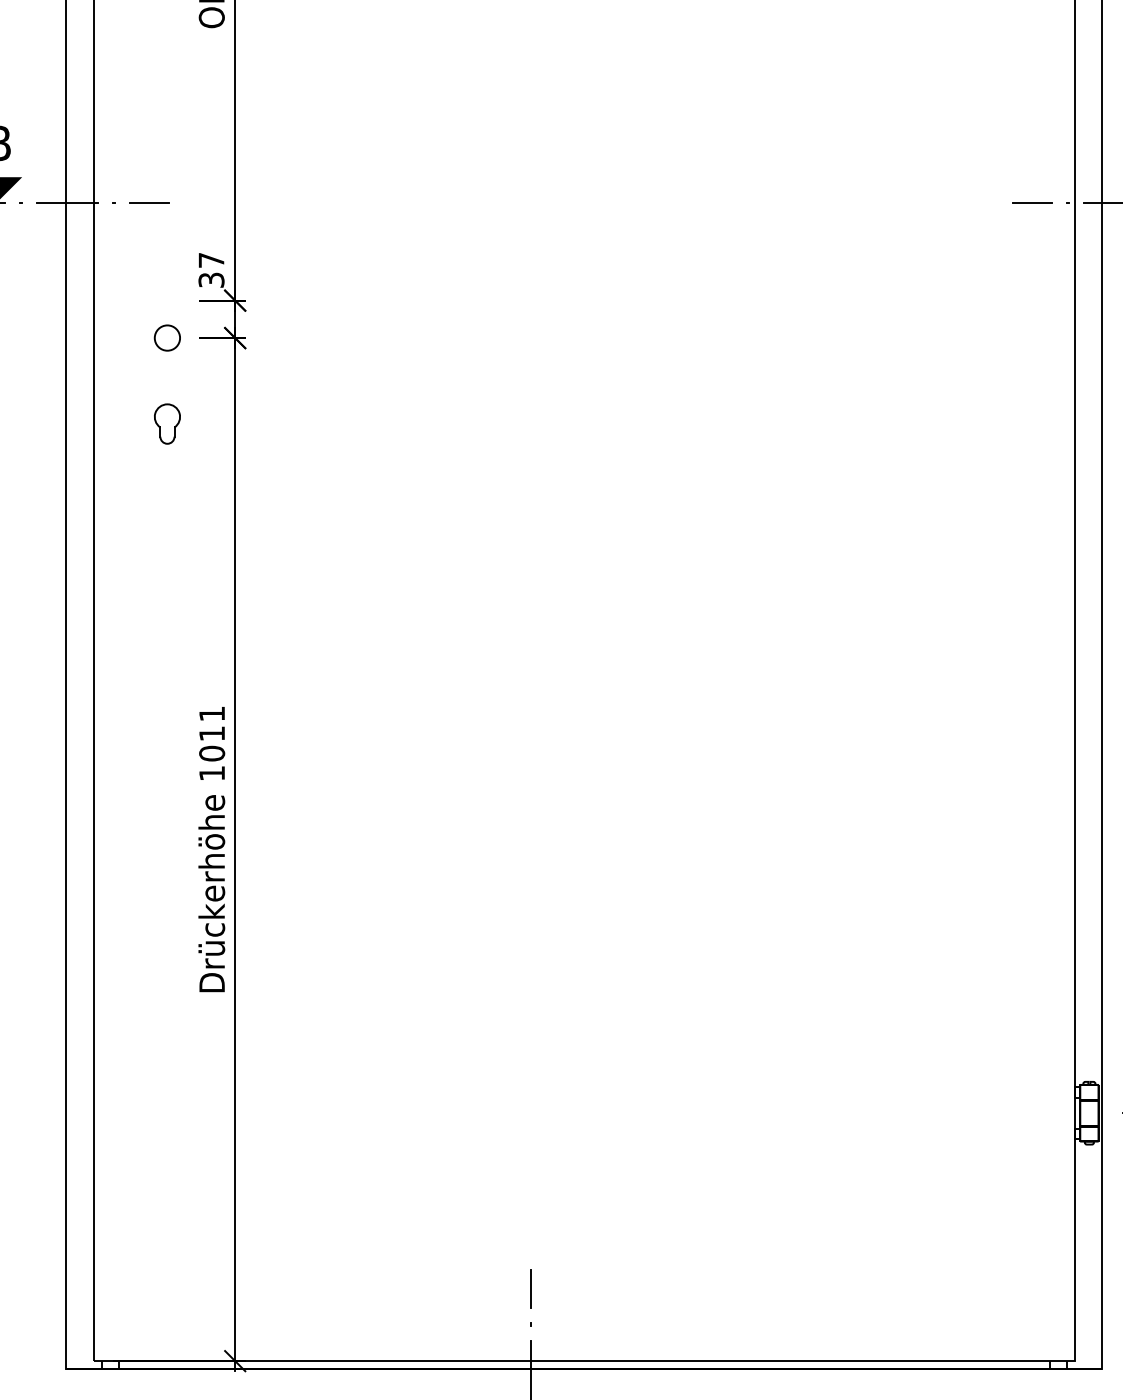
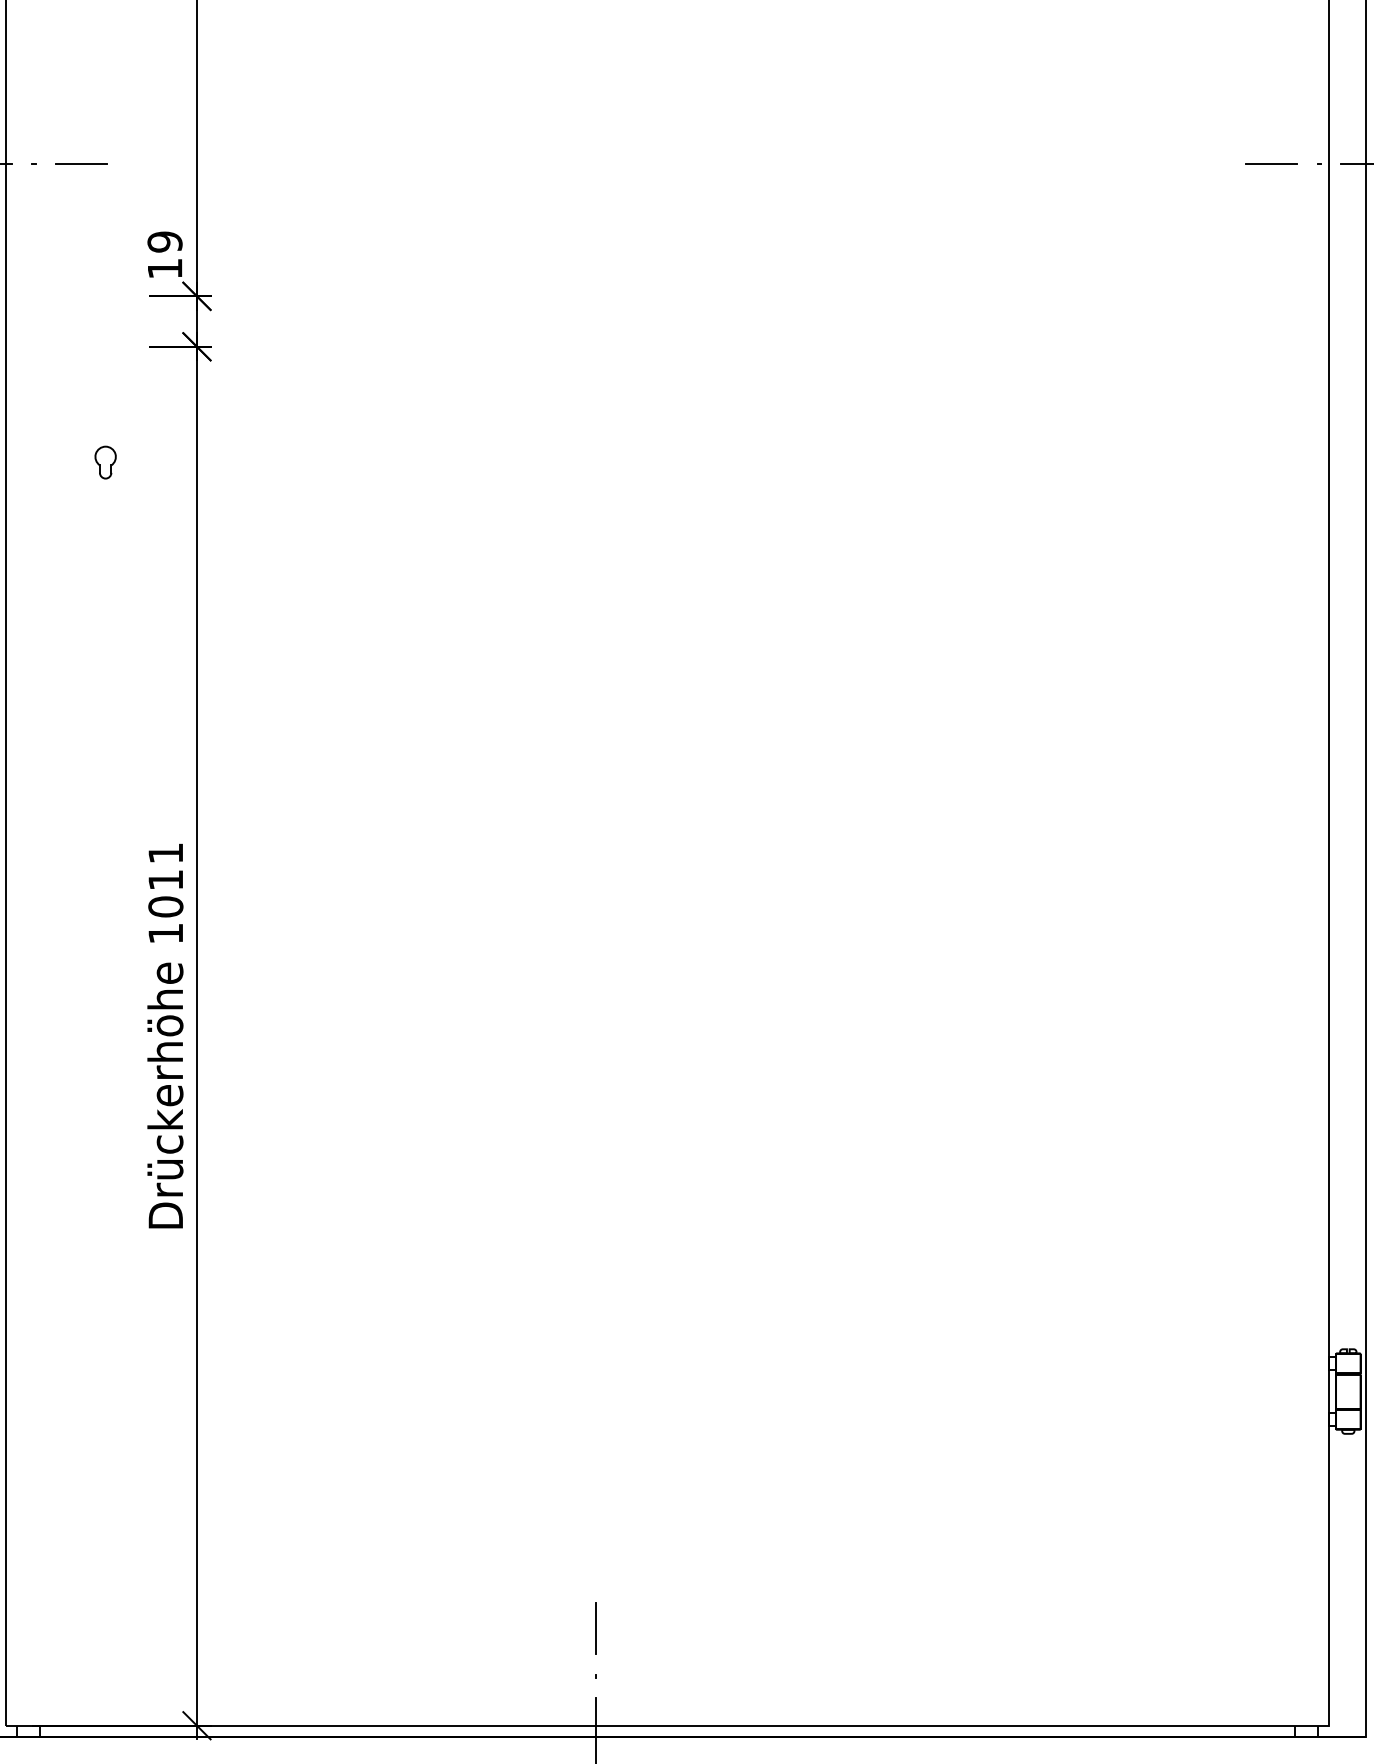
text: (211, 269) -> (165, 254), 37 -> 19
circle: (166, 337) -> (104, 345), removed
part: (167, 423) -> (105, 461), size x0.6

